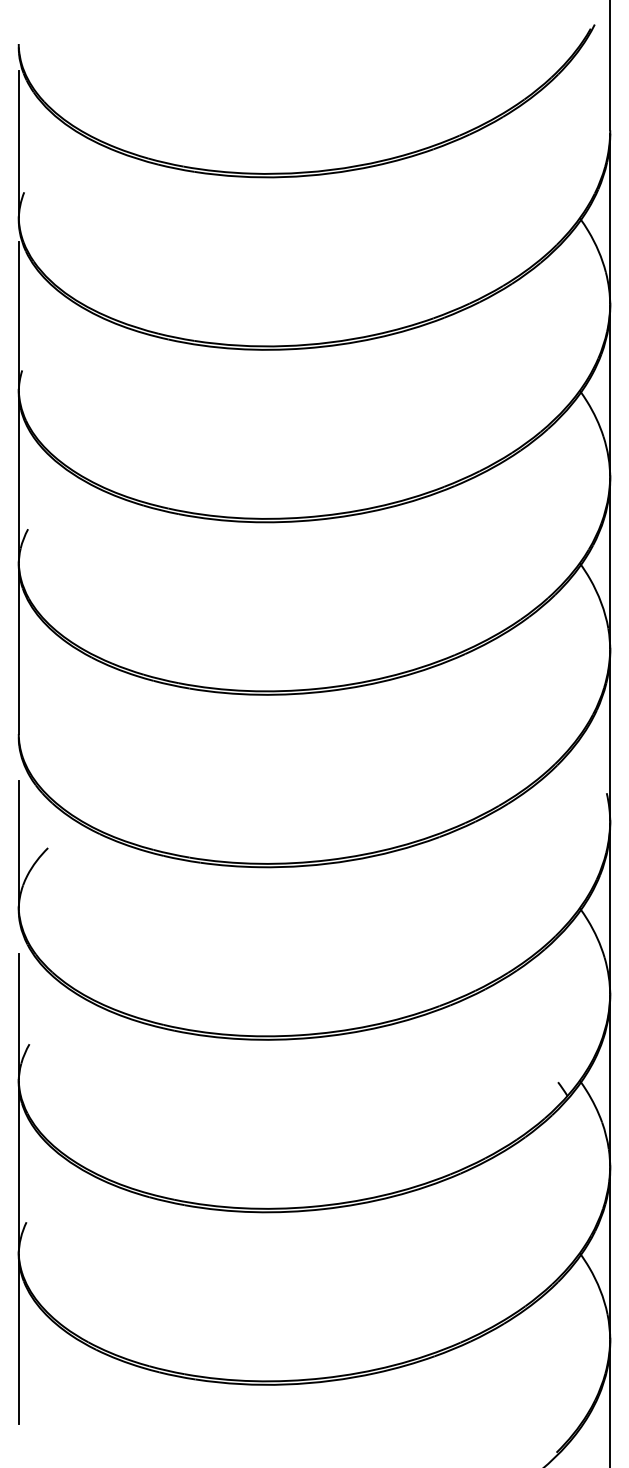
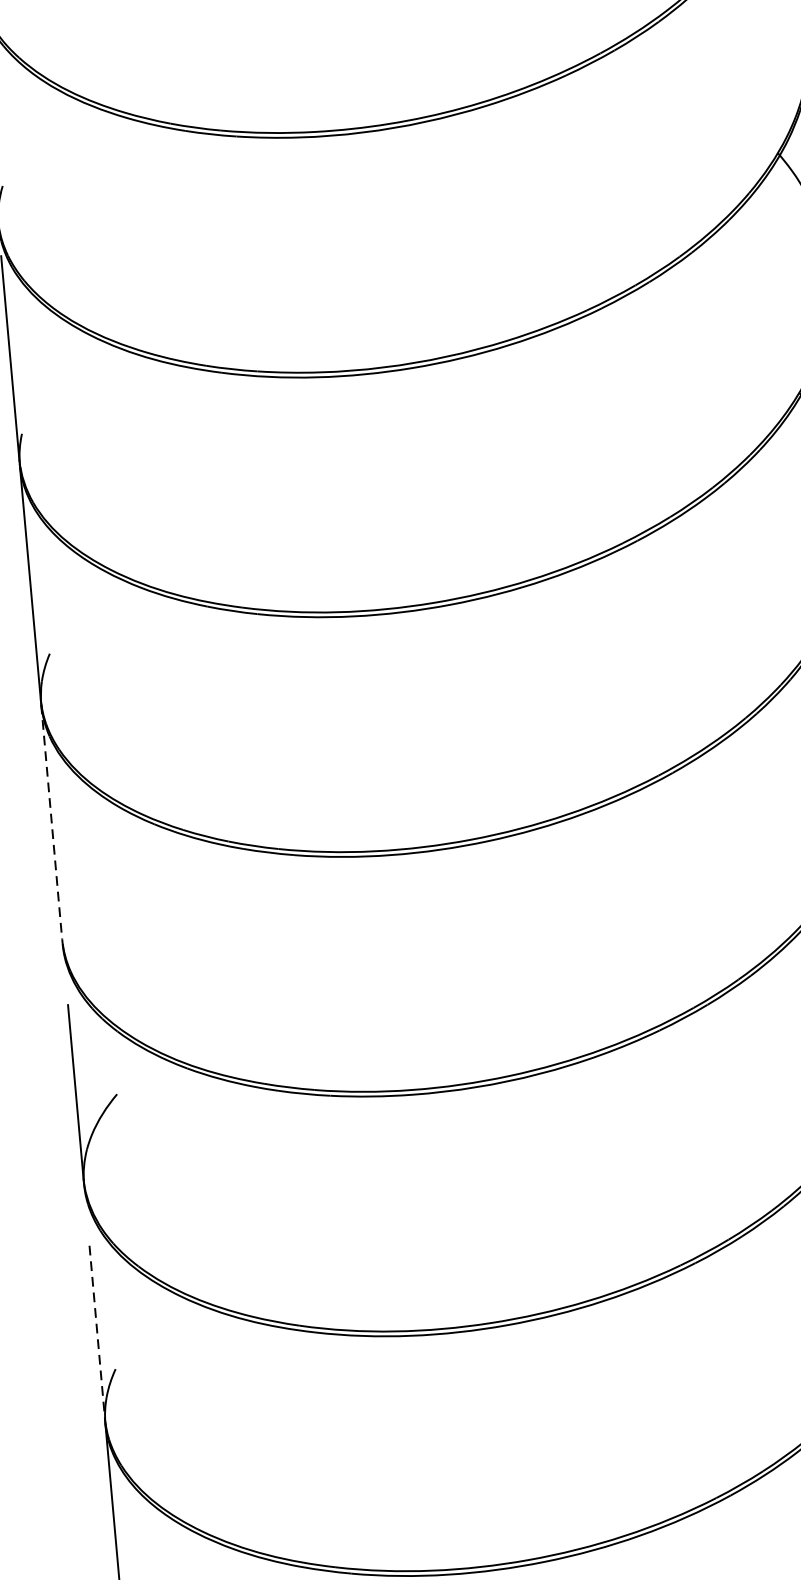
line: (18, 649) -> (51, 822), solid -> dashed
line: (18, 1017) -> (97, 1333), solid -> dashed

